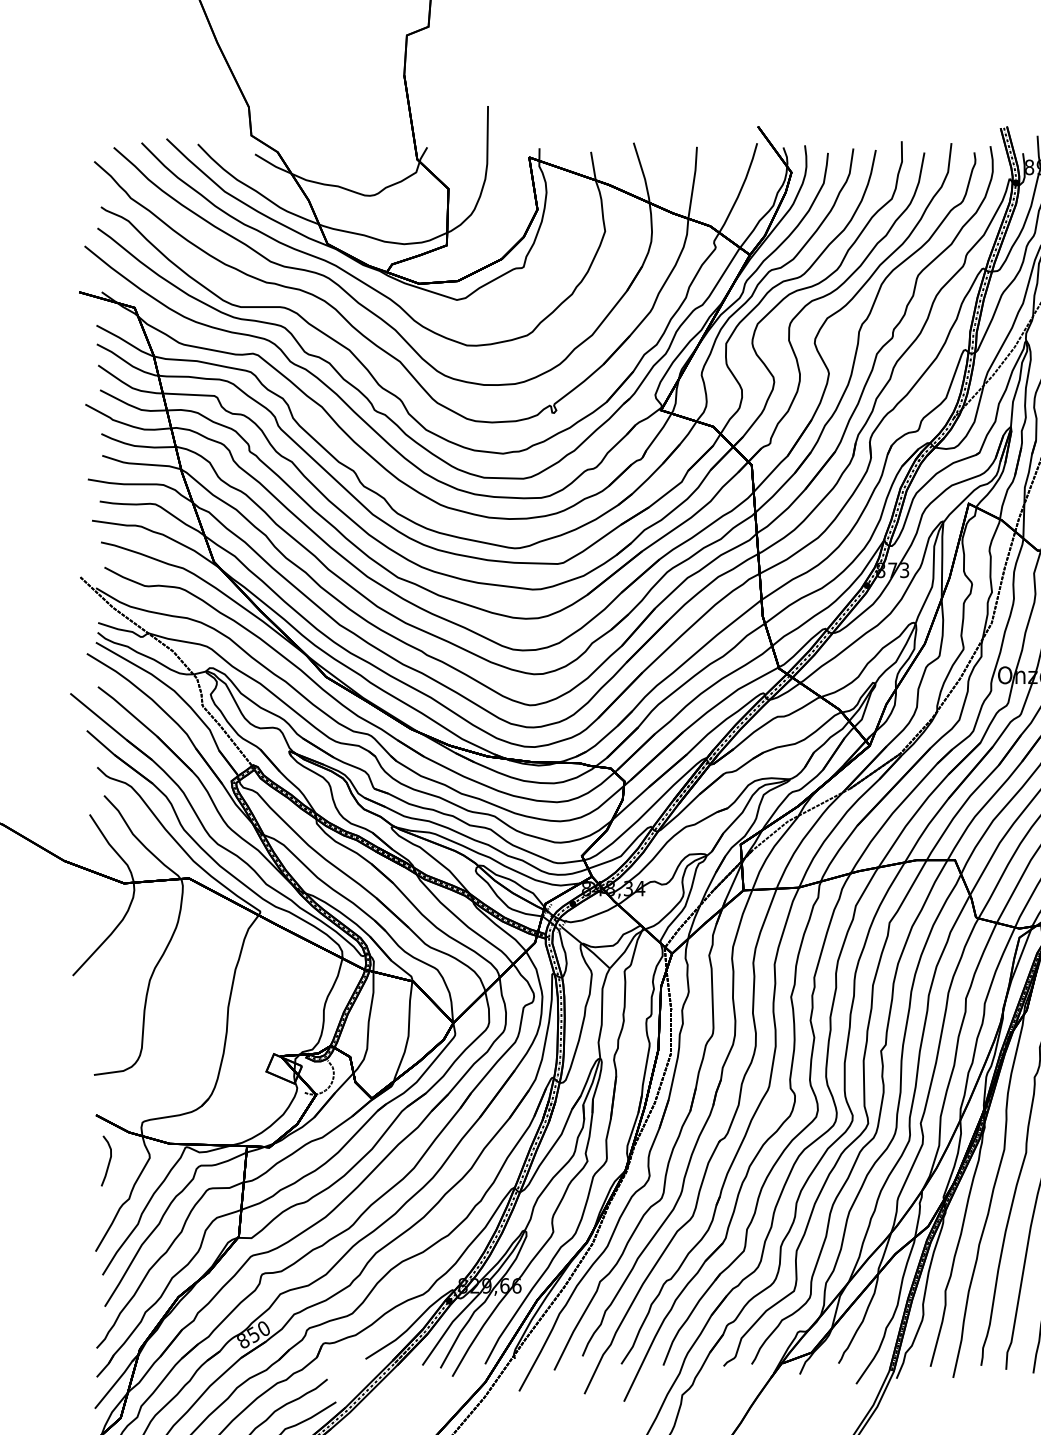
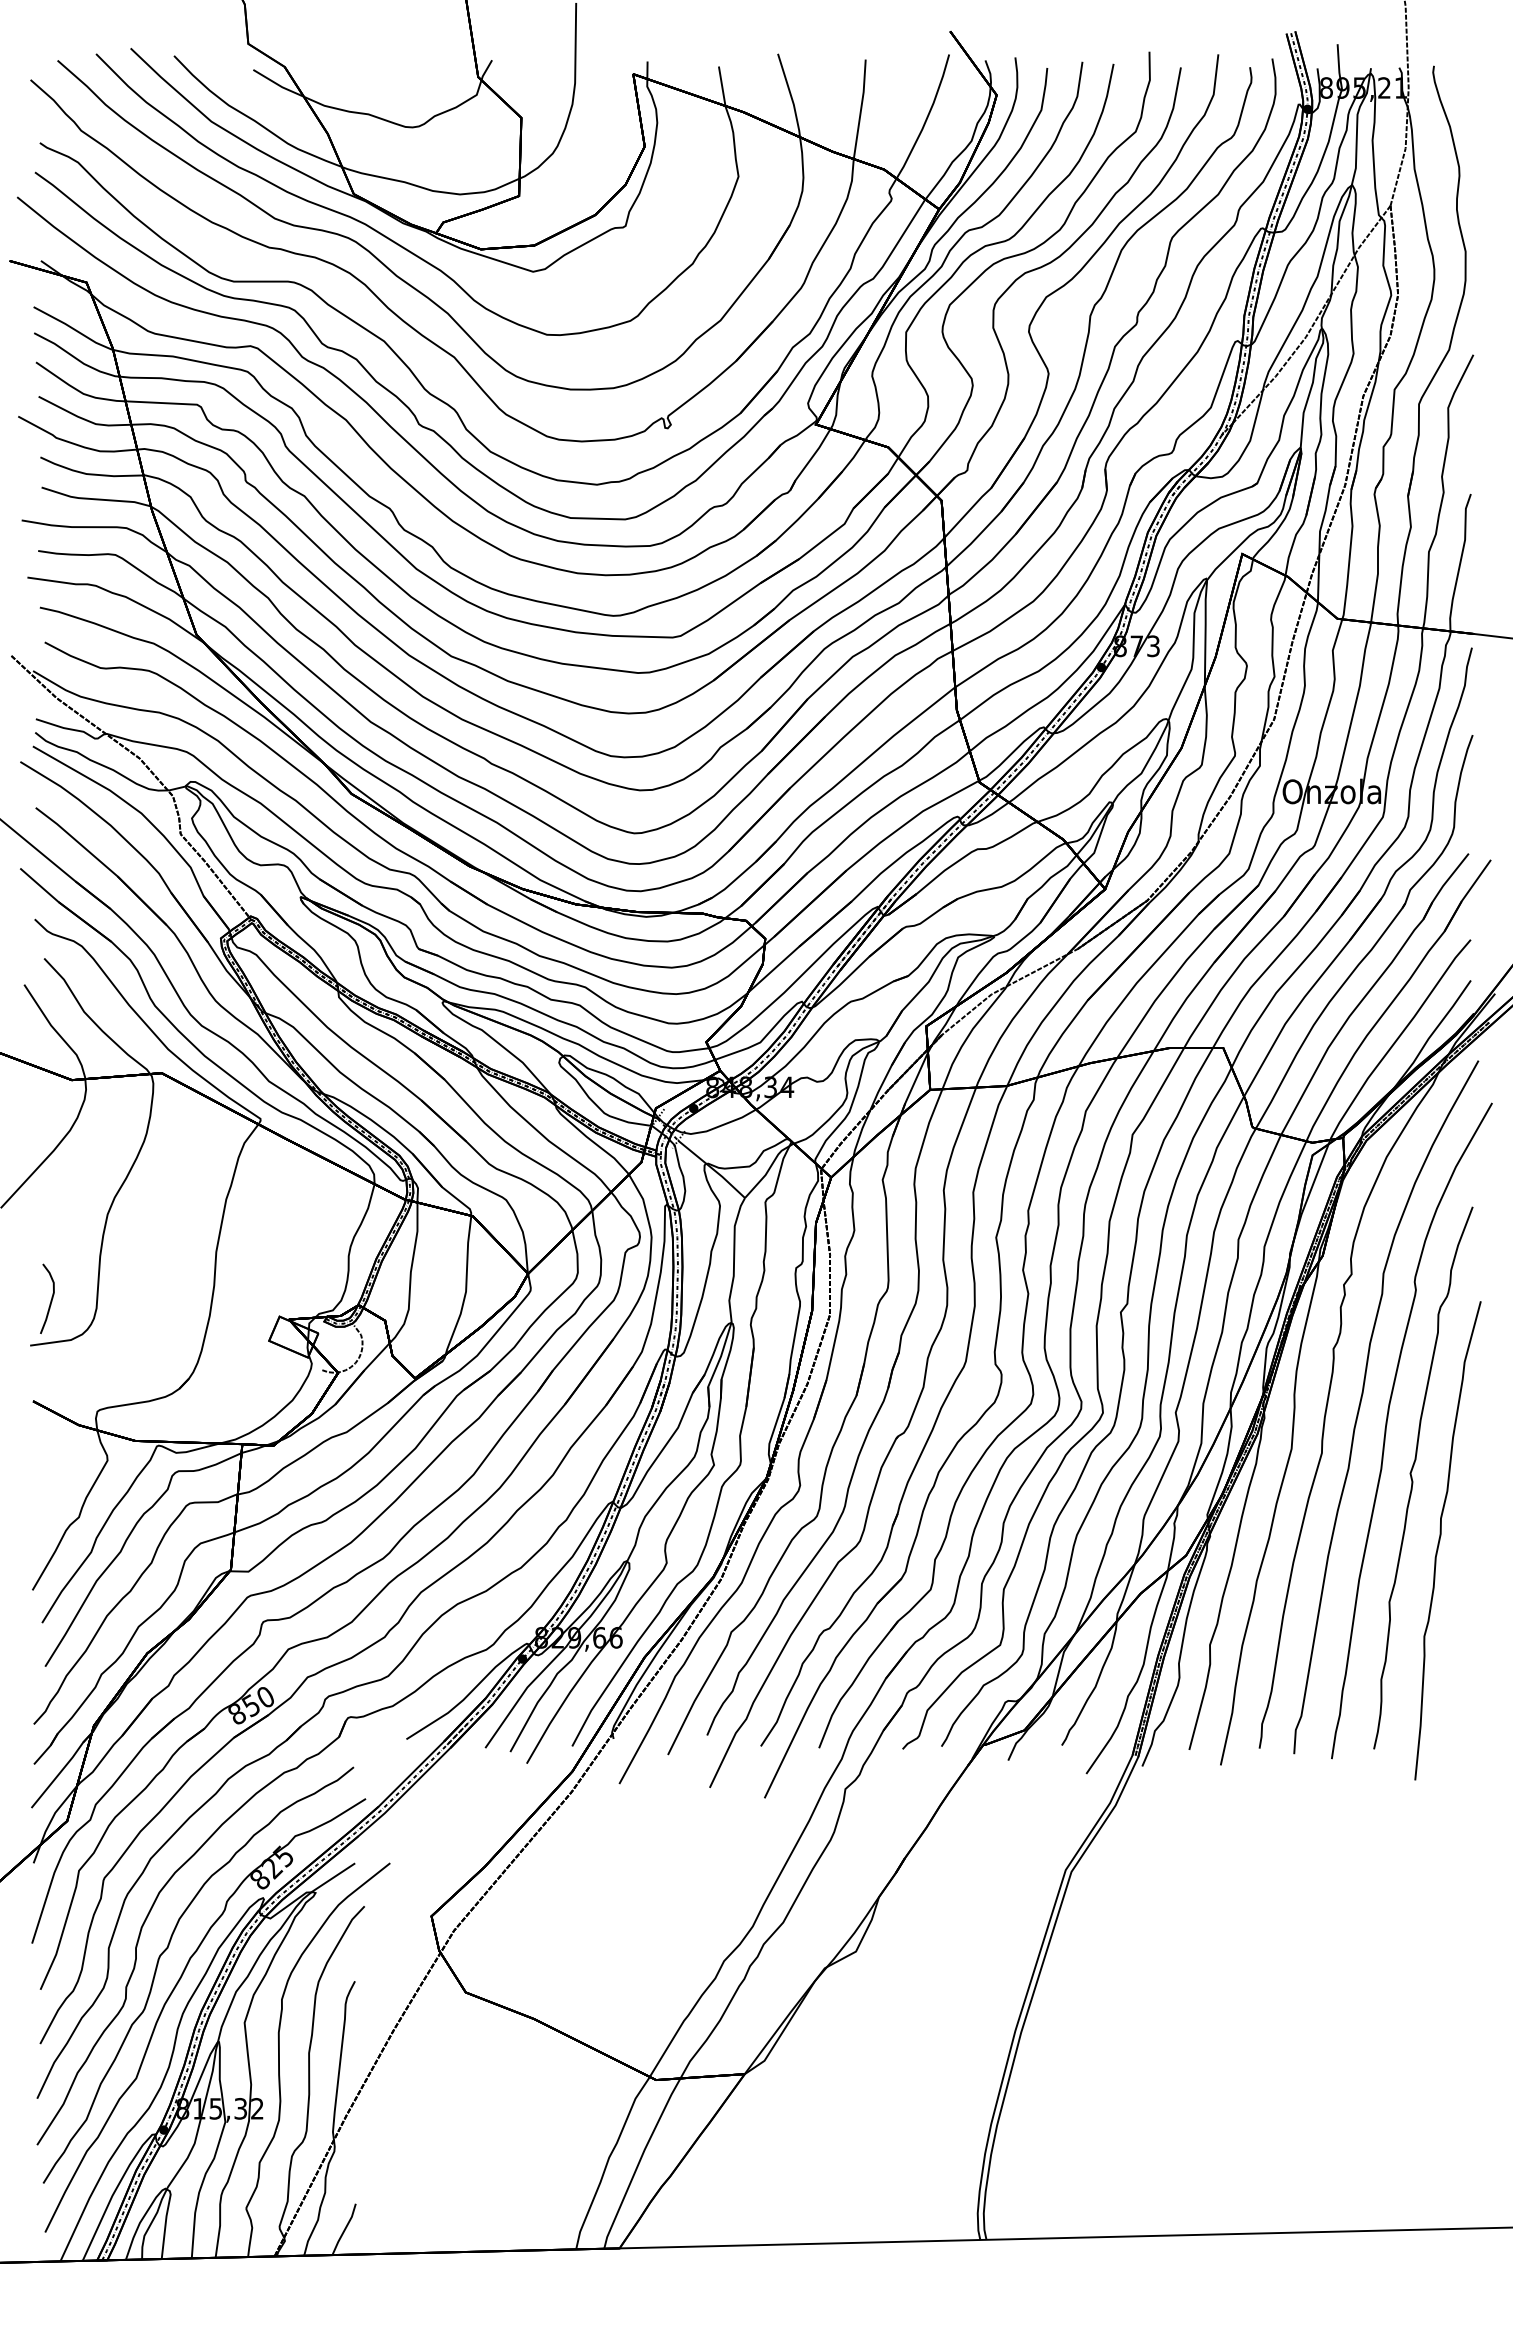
curve: (108, 1162) -> (50, 1300), moved

